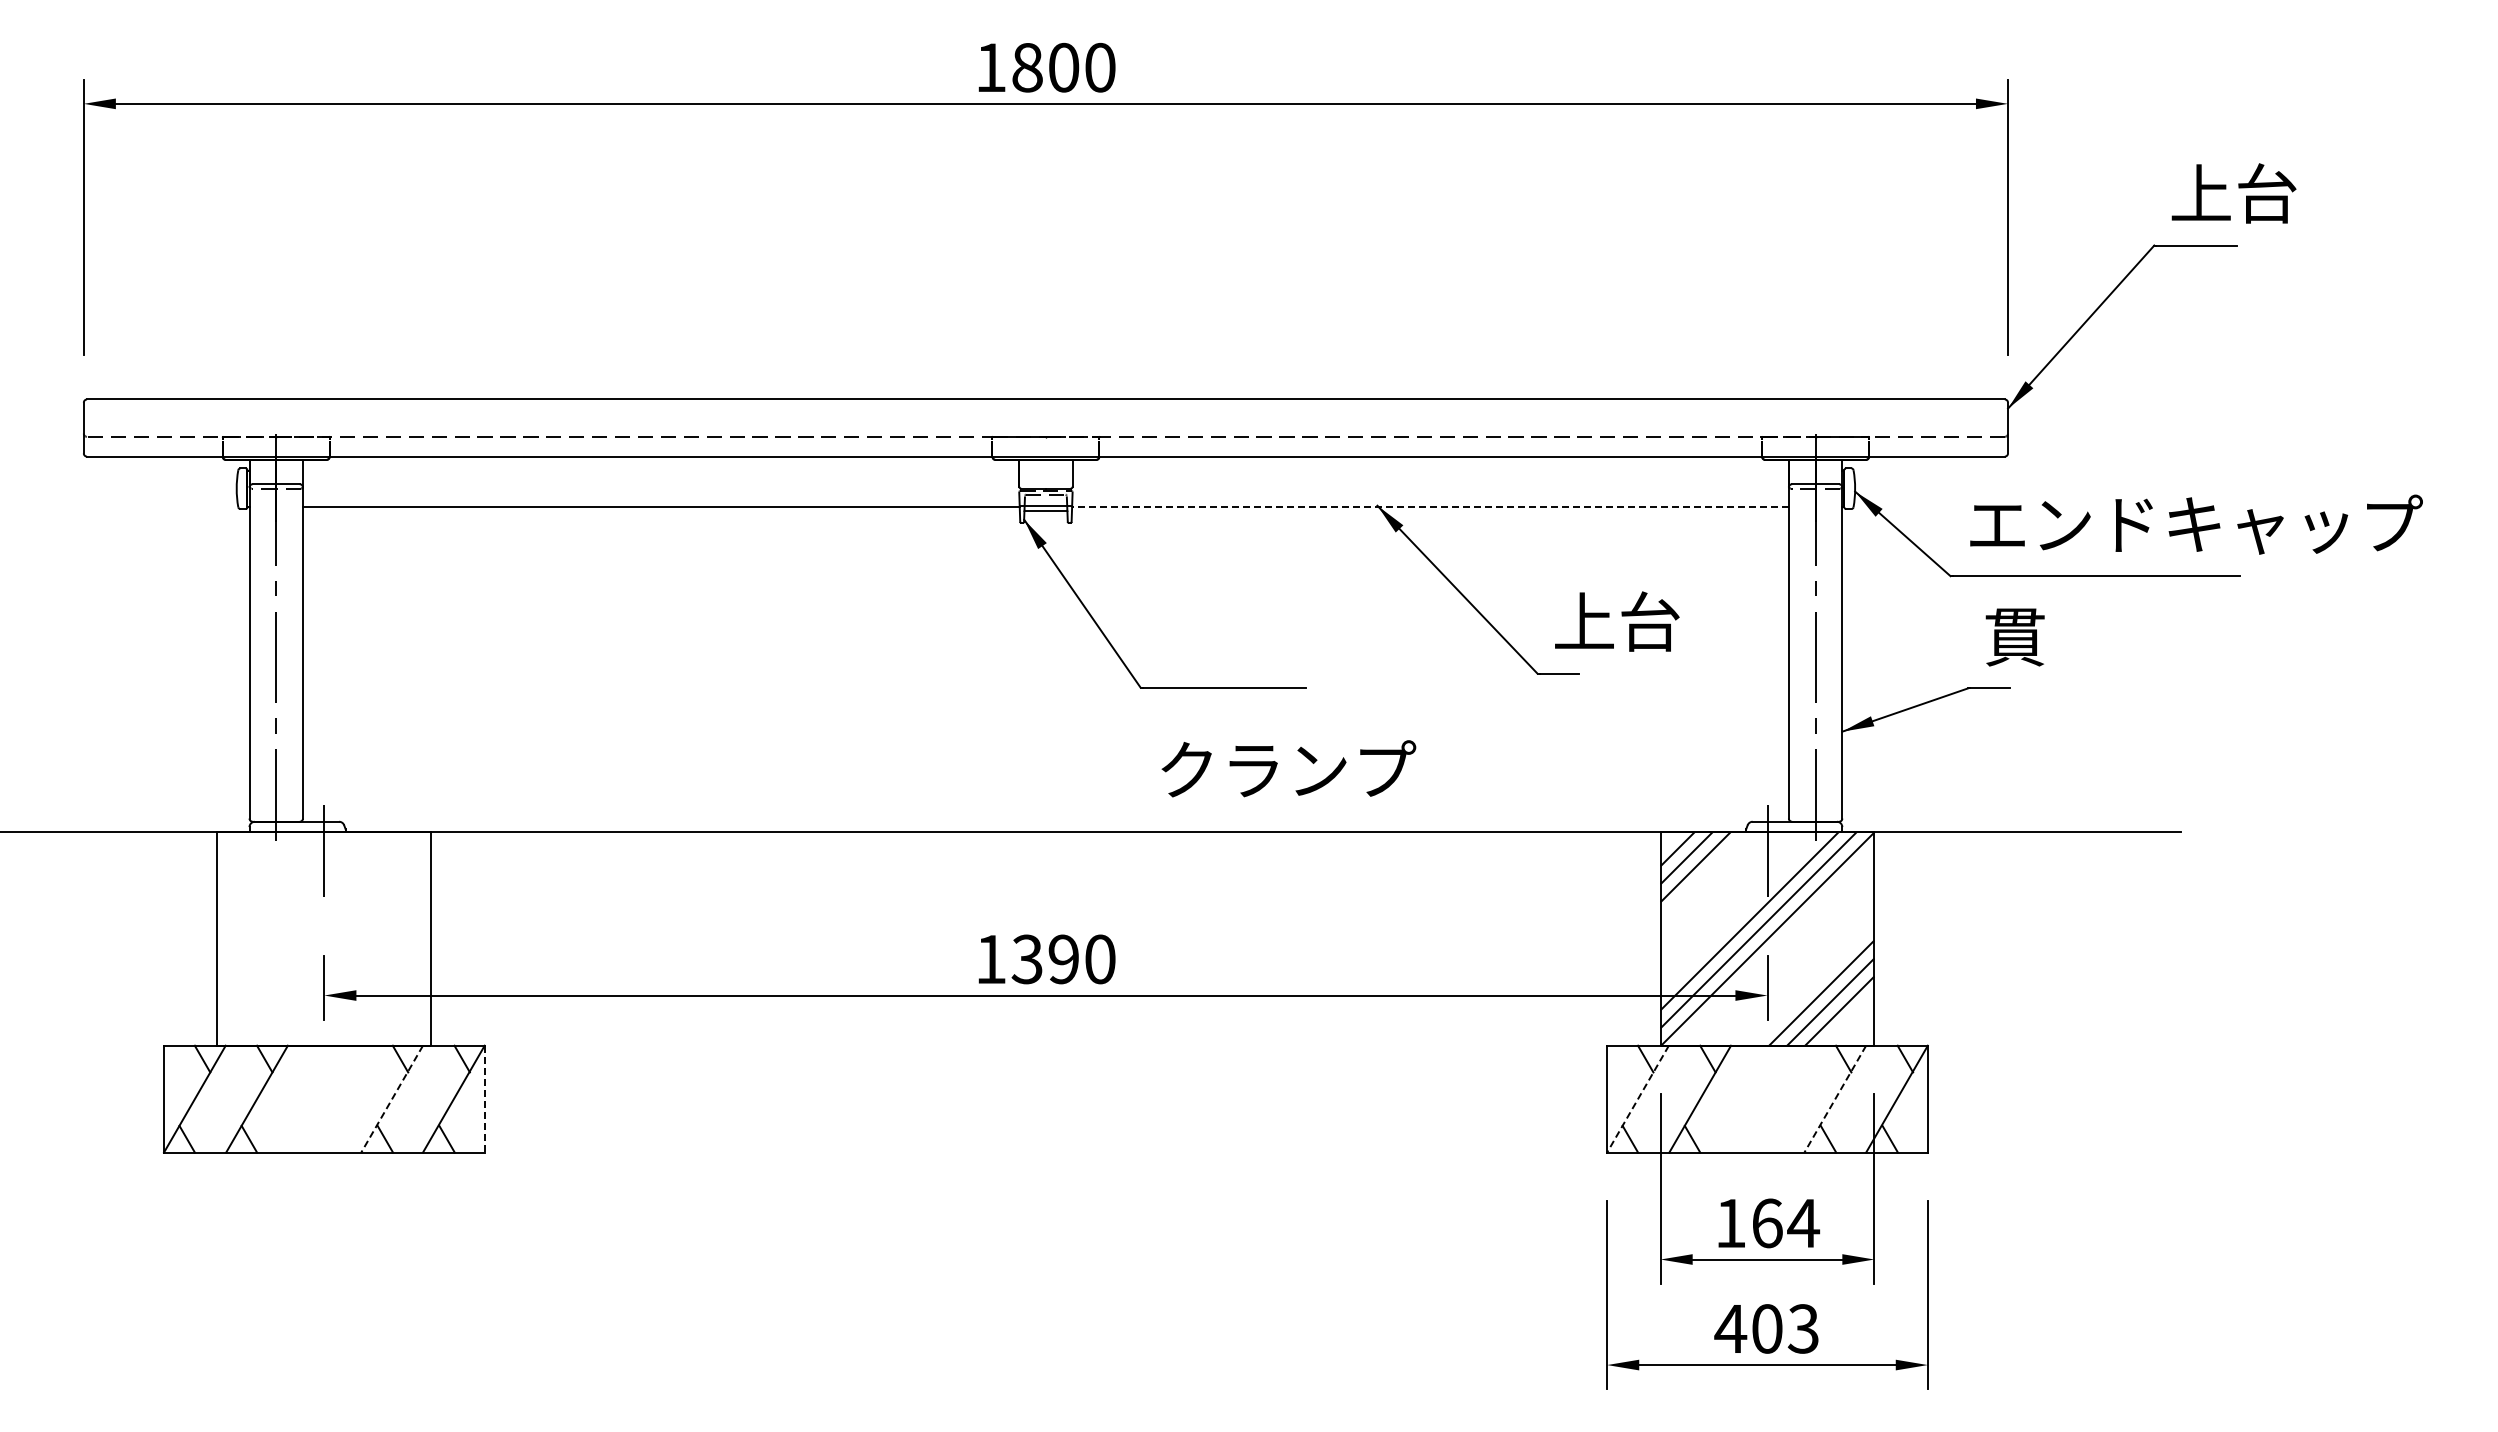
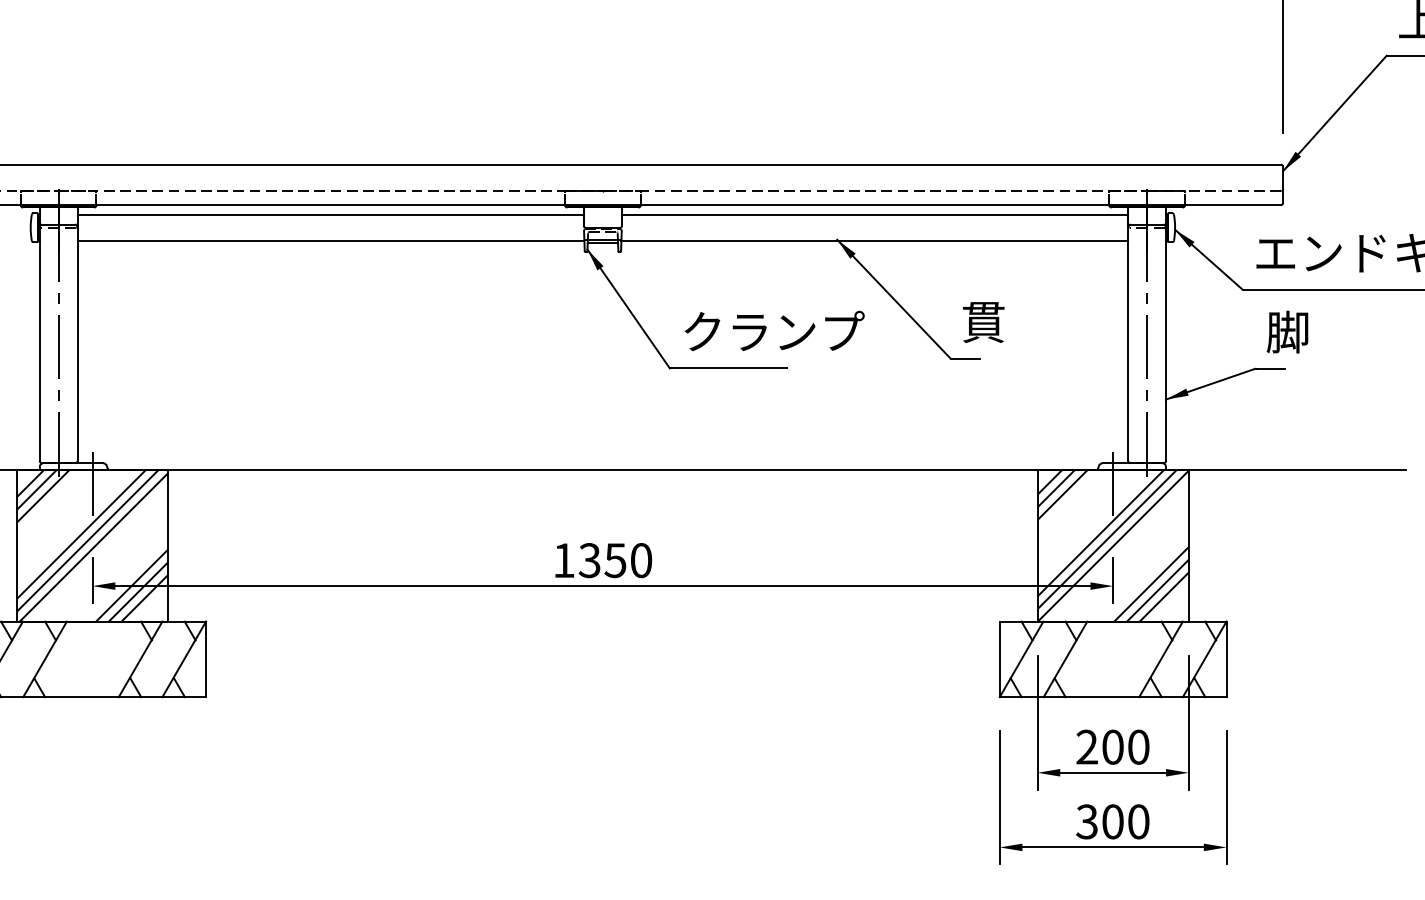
line: (660, 470) -> (330, 214), added
line: (1430, 470) -> (874, 214), added
line: (1430, 506) -> (874, 240), dashed -> solid
text: (1617, 621) -> (1007, 321), 上台 -> 貫
text: (2014, 636) -> (1287, 332), 貫 -> 脚
text: (1288, 768) -> (774, 330), moved
hatch: (324, 938) -> (92, 545), added
text: (1063, 959) -> (615, 560), 1390 -> 1350
line: (392, 1099) -> (140, 659), dashed -> solid
line: (484, 1099) -> (205, 659), dashed -> solid
line: (1638, 1099) -> (1021, 659), dashed -> solid
line: (1835, 1099) -> (1161, 659), dashed -> solid
text: (1767, 1223) -> (1113, 747), 164 -> 200
text: (1766, 1328) -> (1112, 821), 403 -> 300

